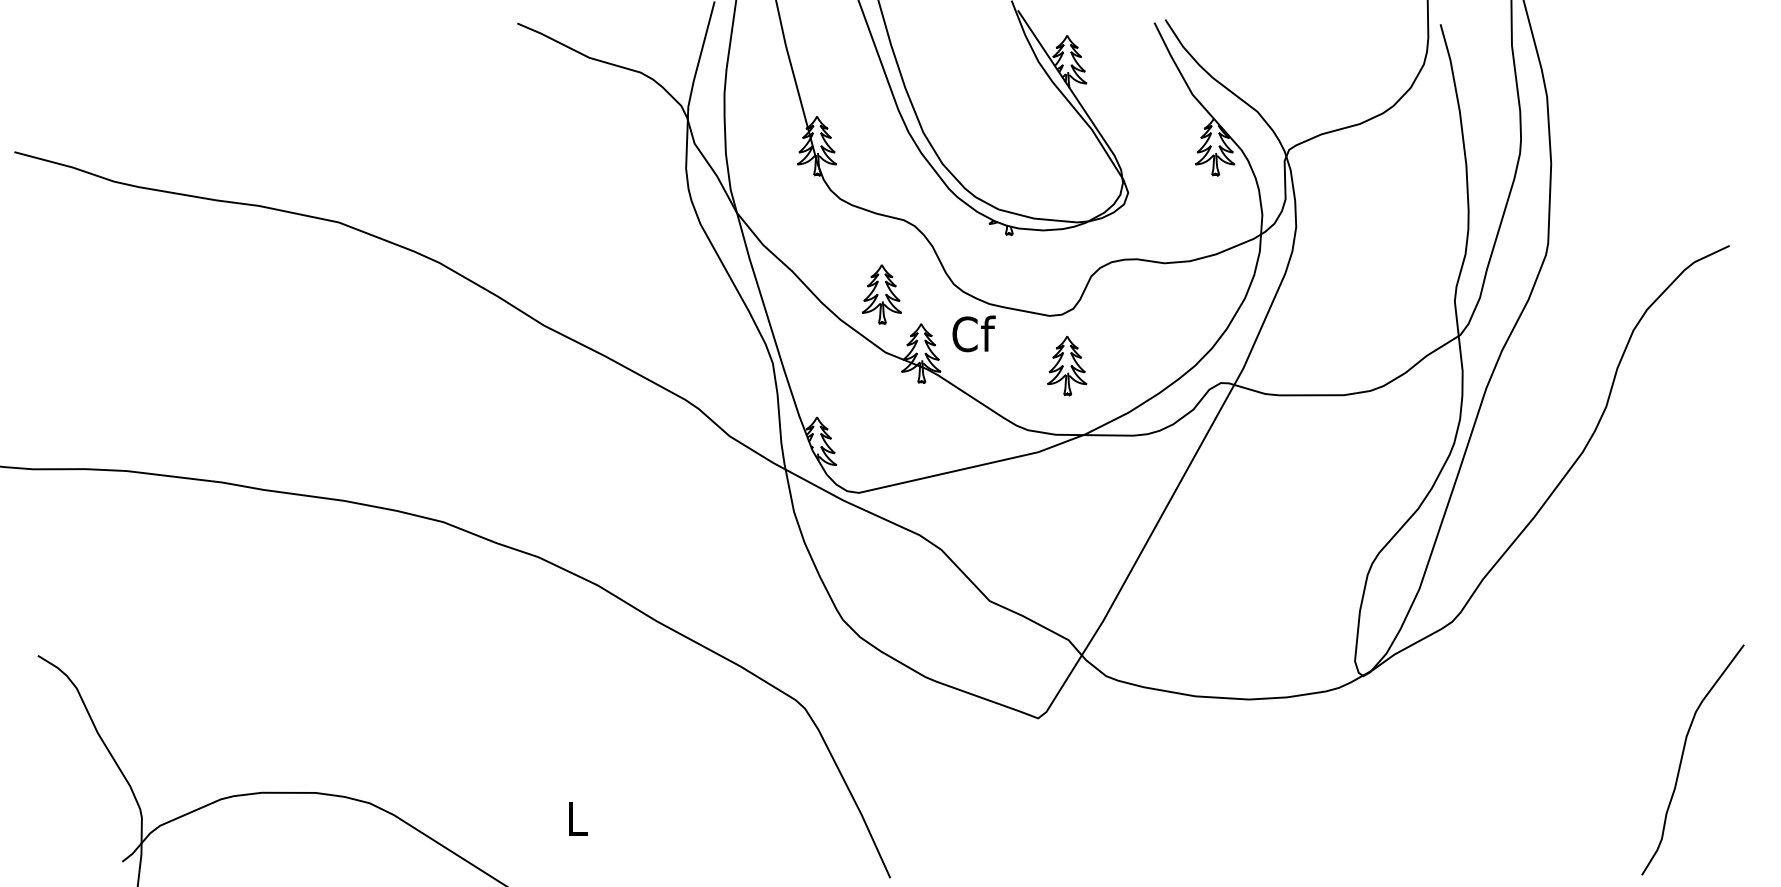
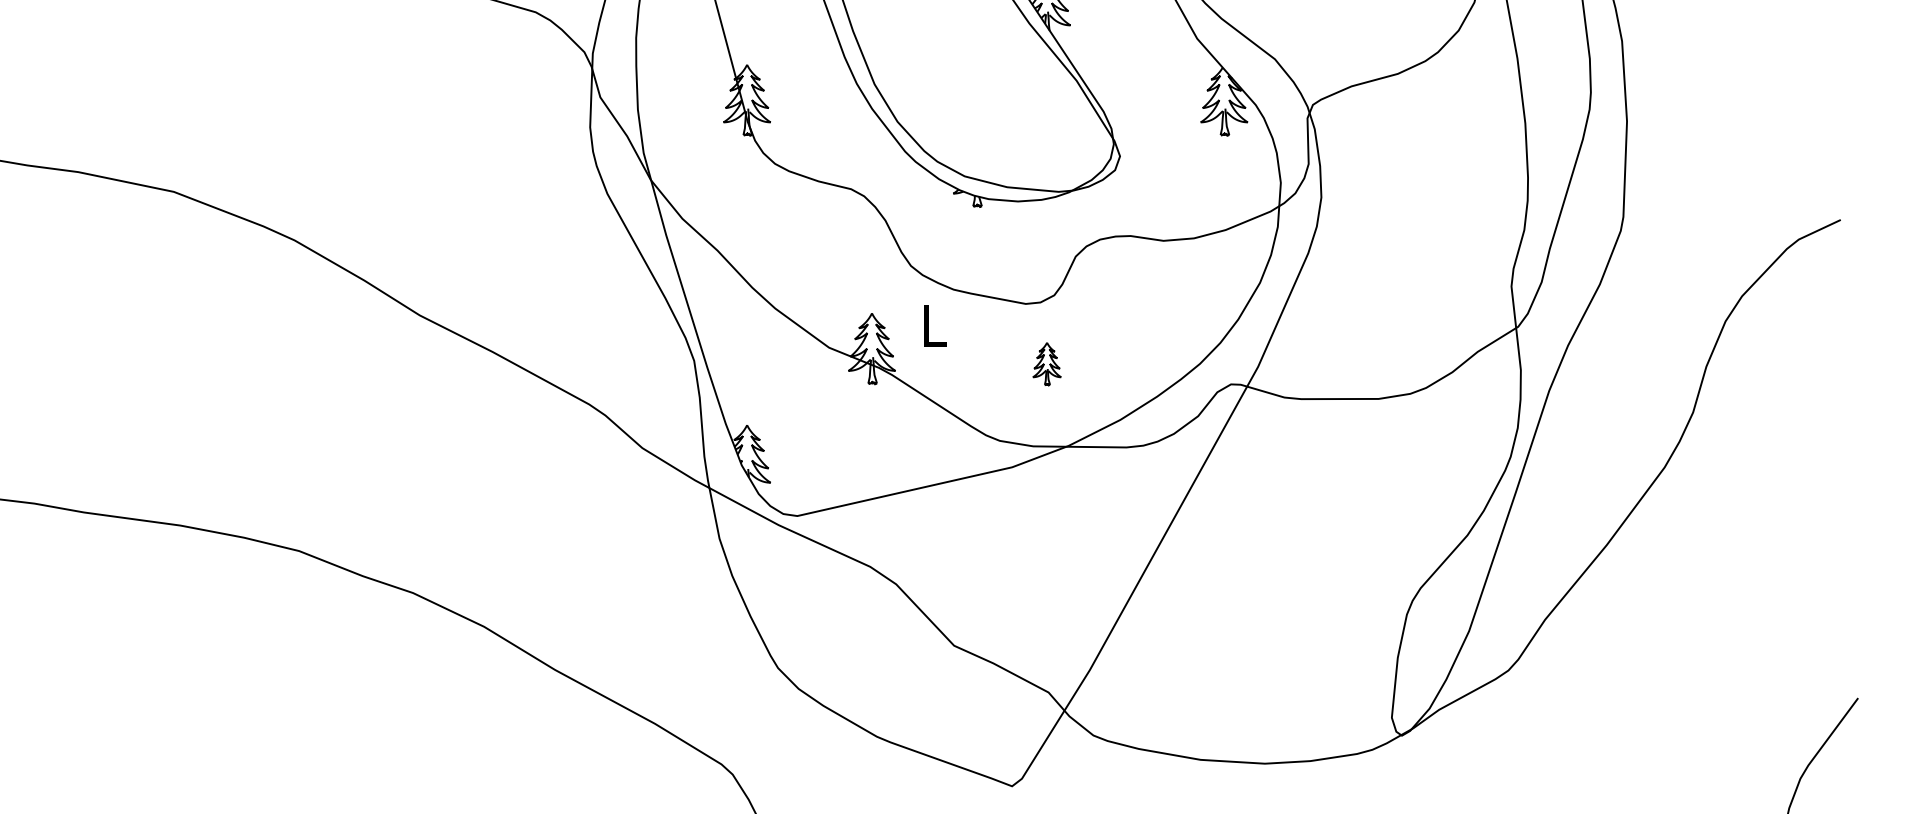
part: (881, 294) -> (824, 278), removed
text: (973, 333) -> (934, 324), Cf -> L
part: (1067, 366) -> (1047, 364), size x0.6

